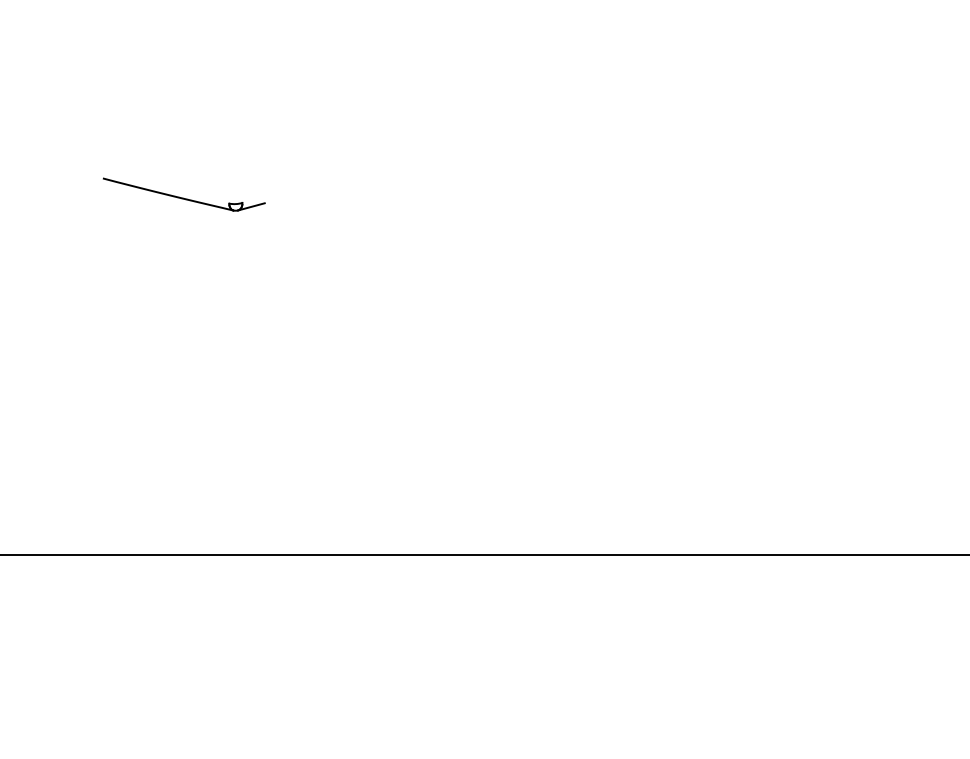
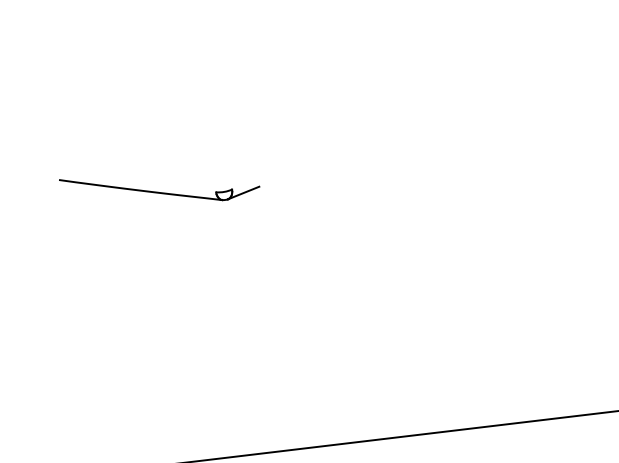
part: (184, 194) -> (160, 187), size x1.6

